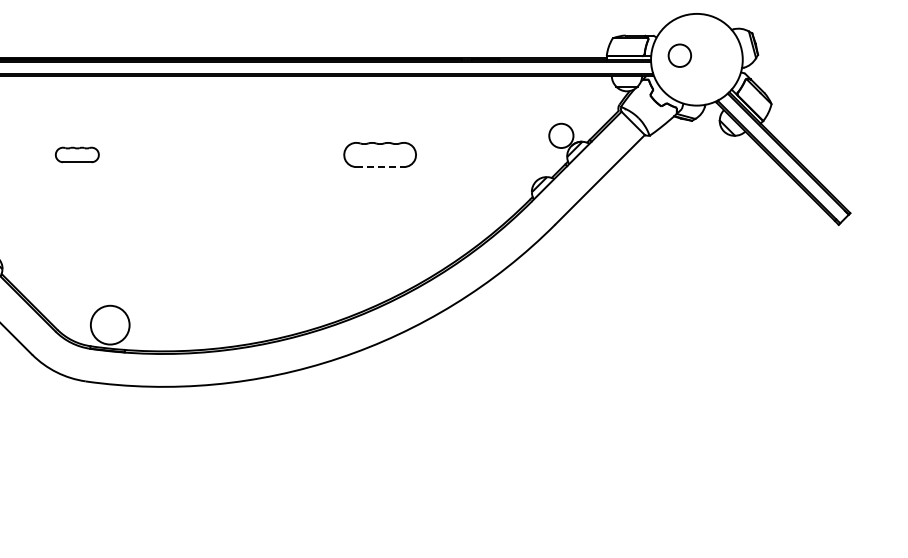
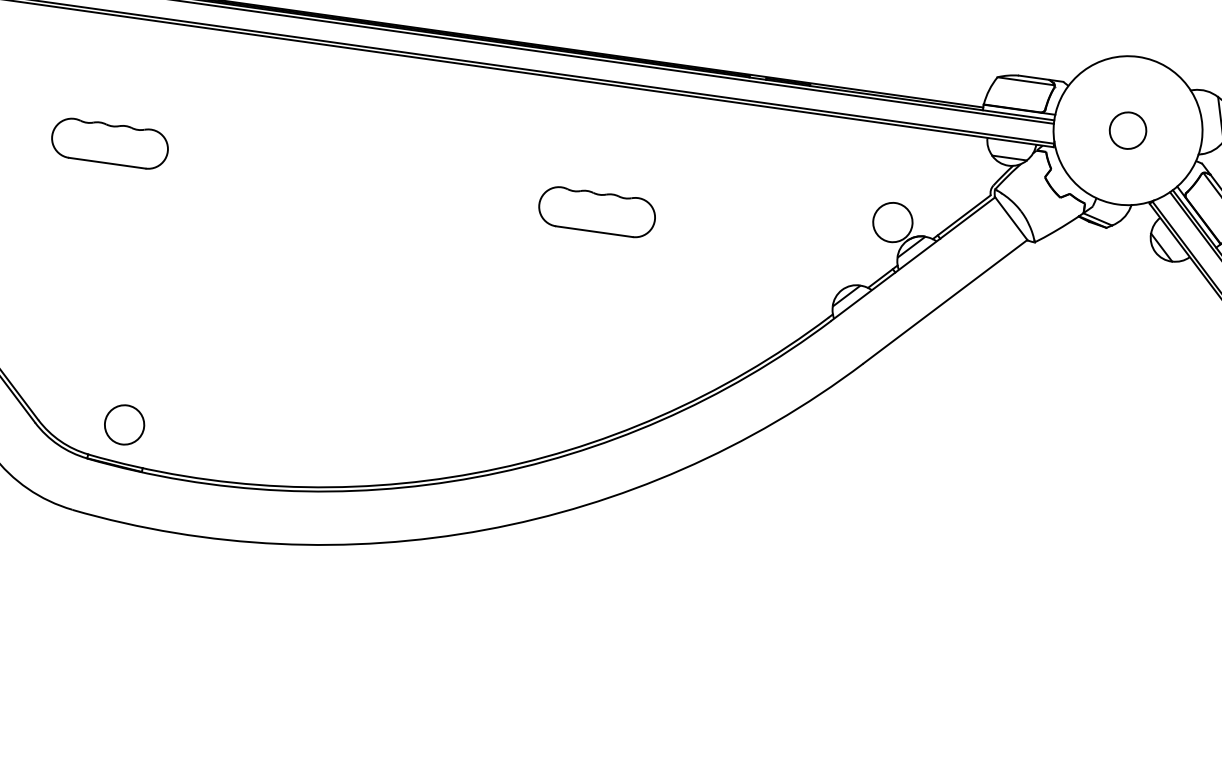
circle: (679, 55) -> (1127, 130), moved
part: (77, 154) -> (110, 143), size x1.67
line: (380, 167) -> (594, 232), dashed -> solid
circle: (110, 325) -> (124, 425), size x0.62

